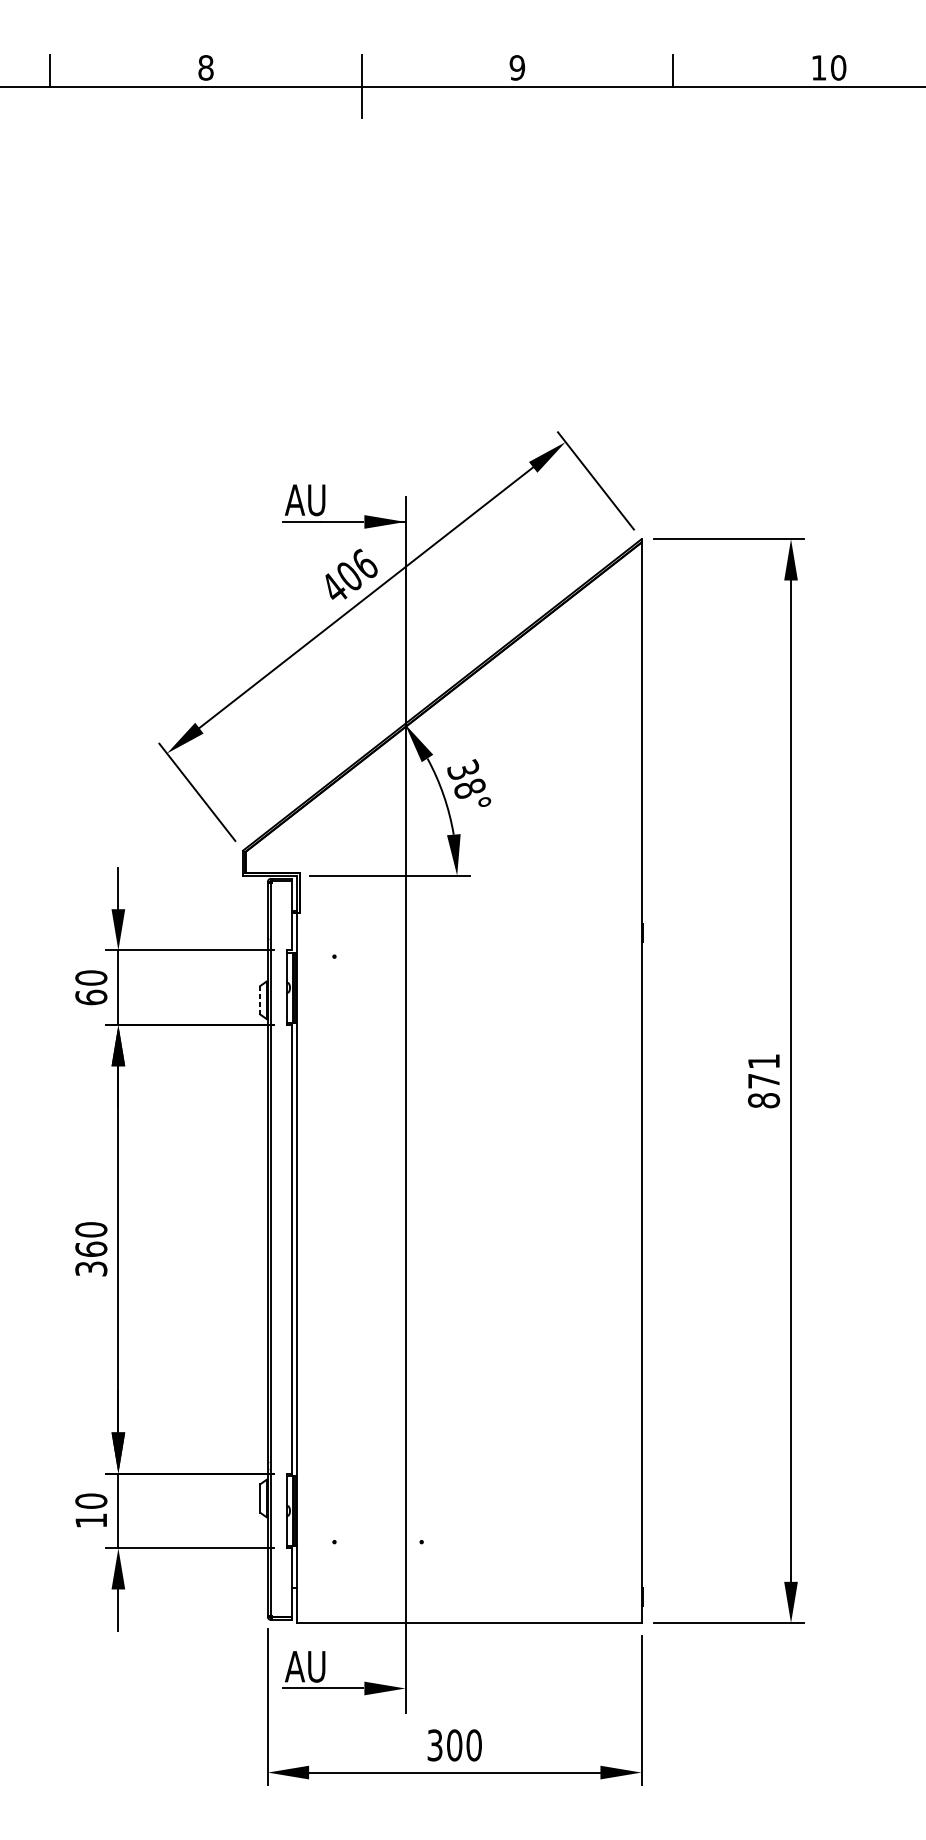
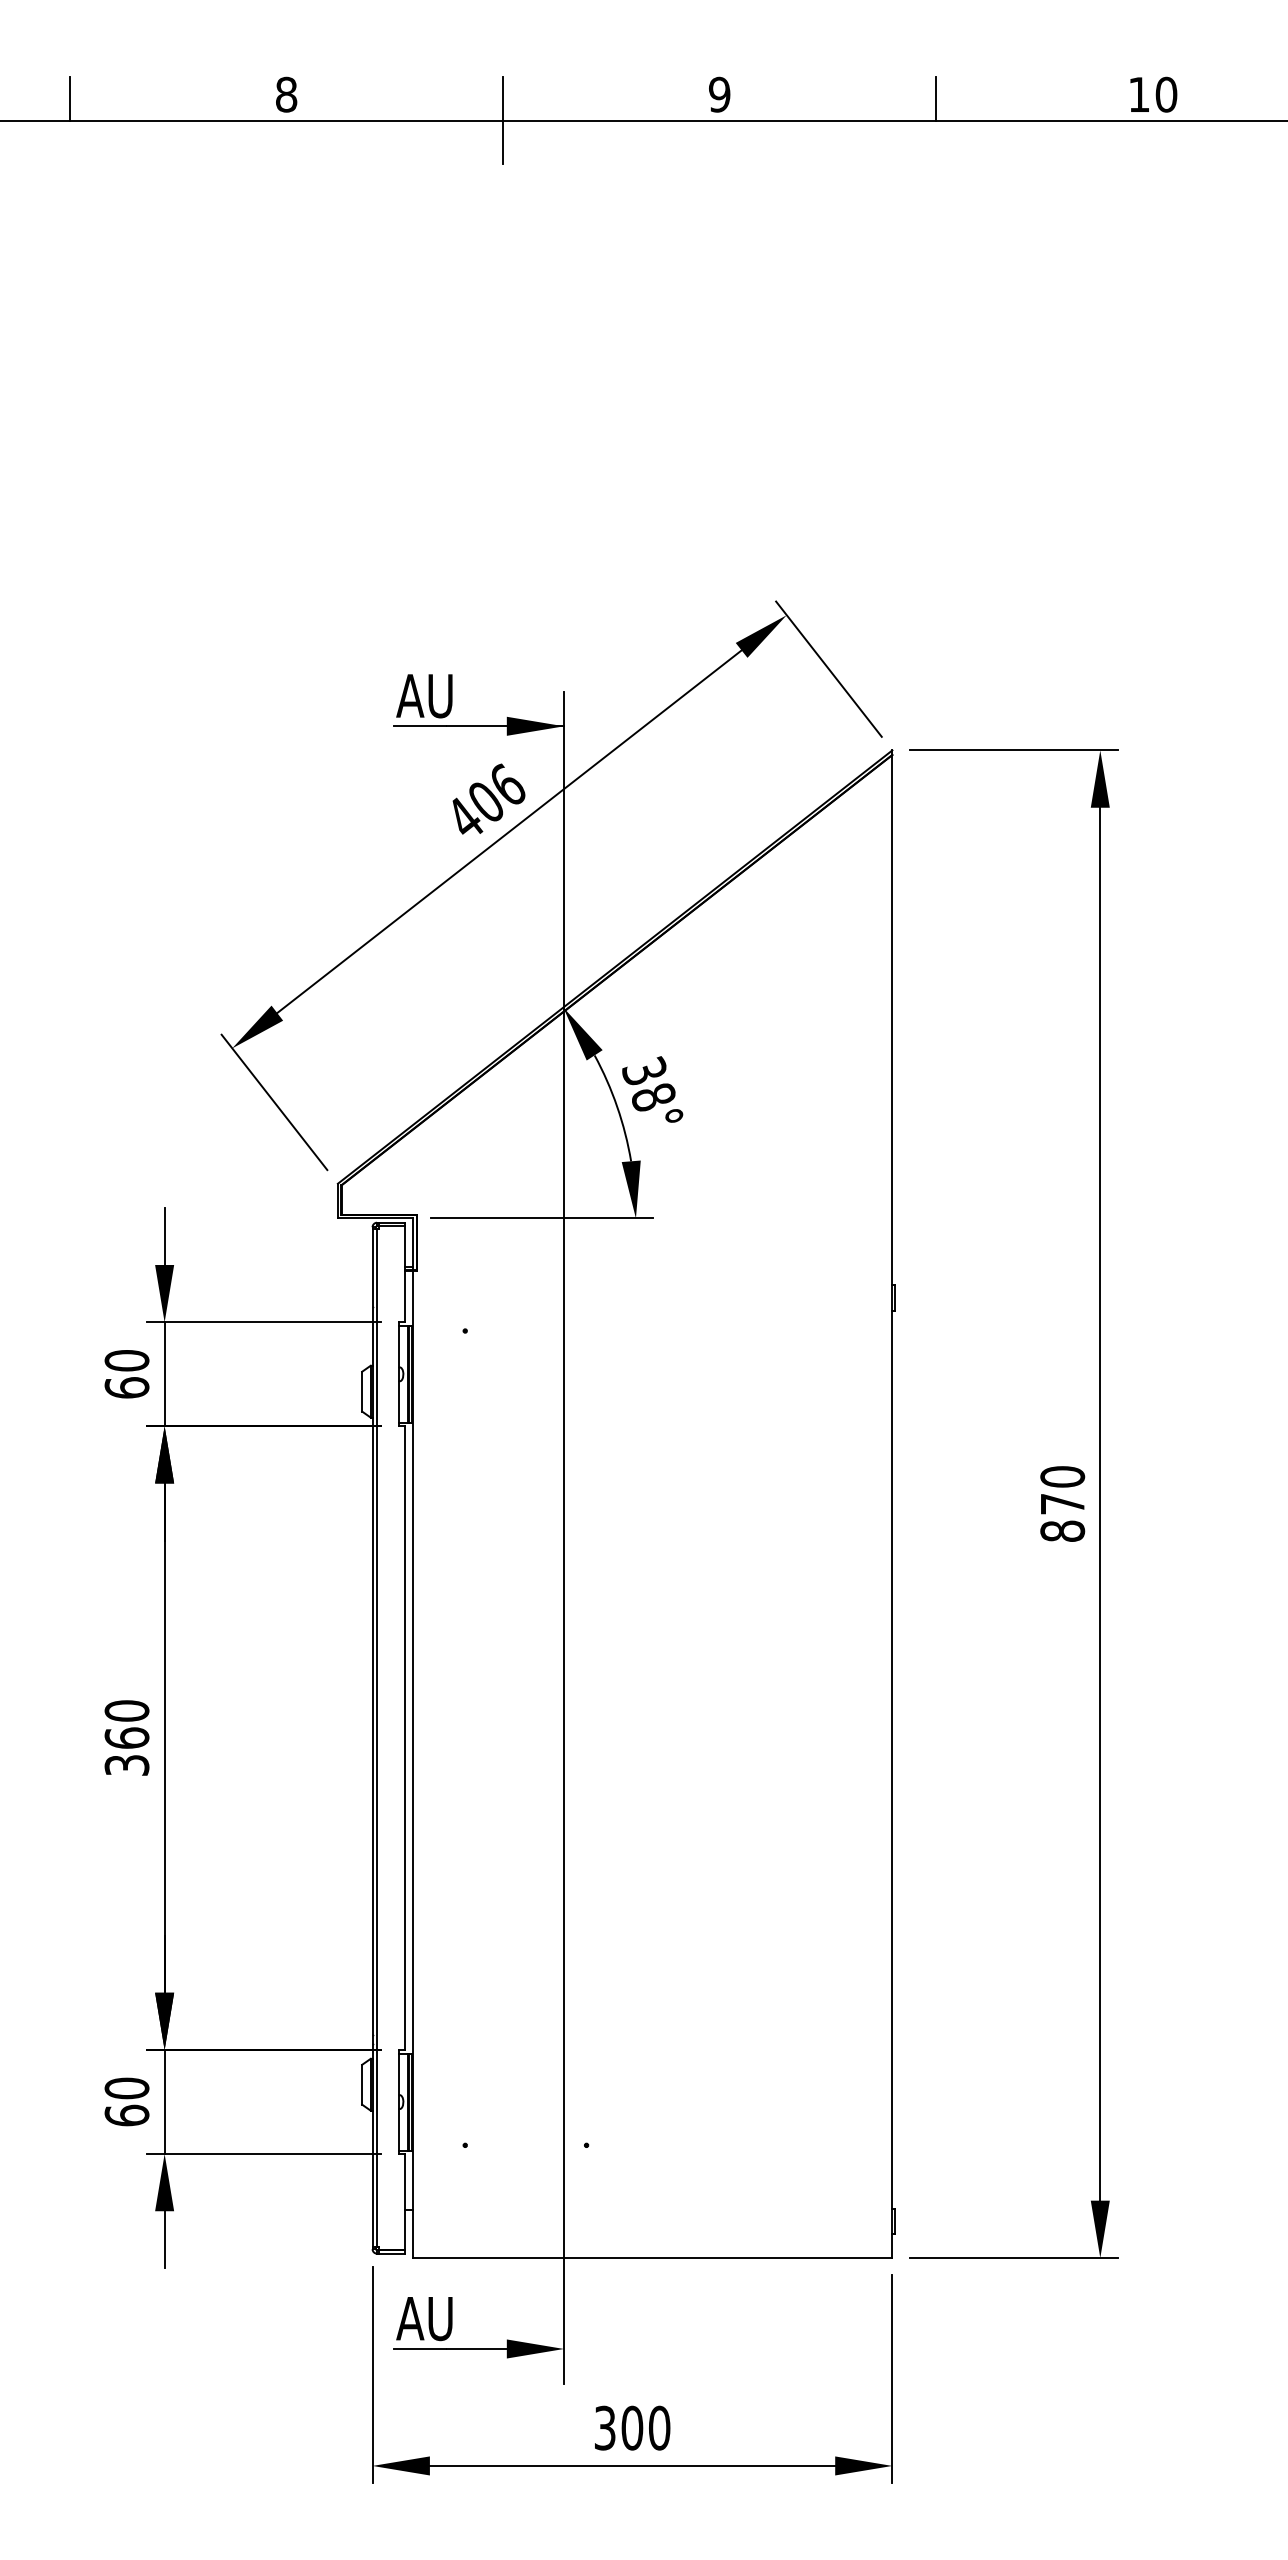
line: (260, 1000) -> (362, 1391), dashed -> solid
text: (763, 1061) -> (1062, 1476), 871 -> 870
text: (90, 1520) -> (126, 2115), 10 -> 60

